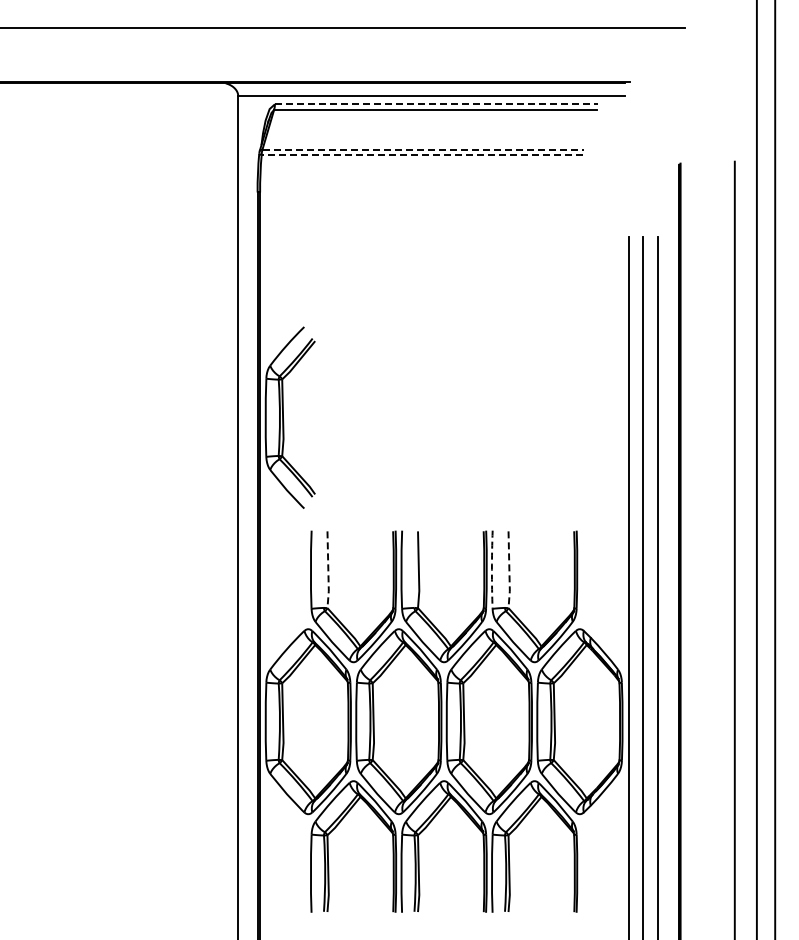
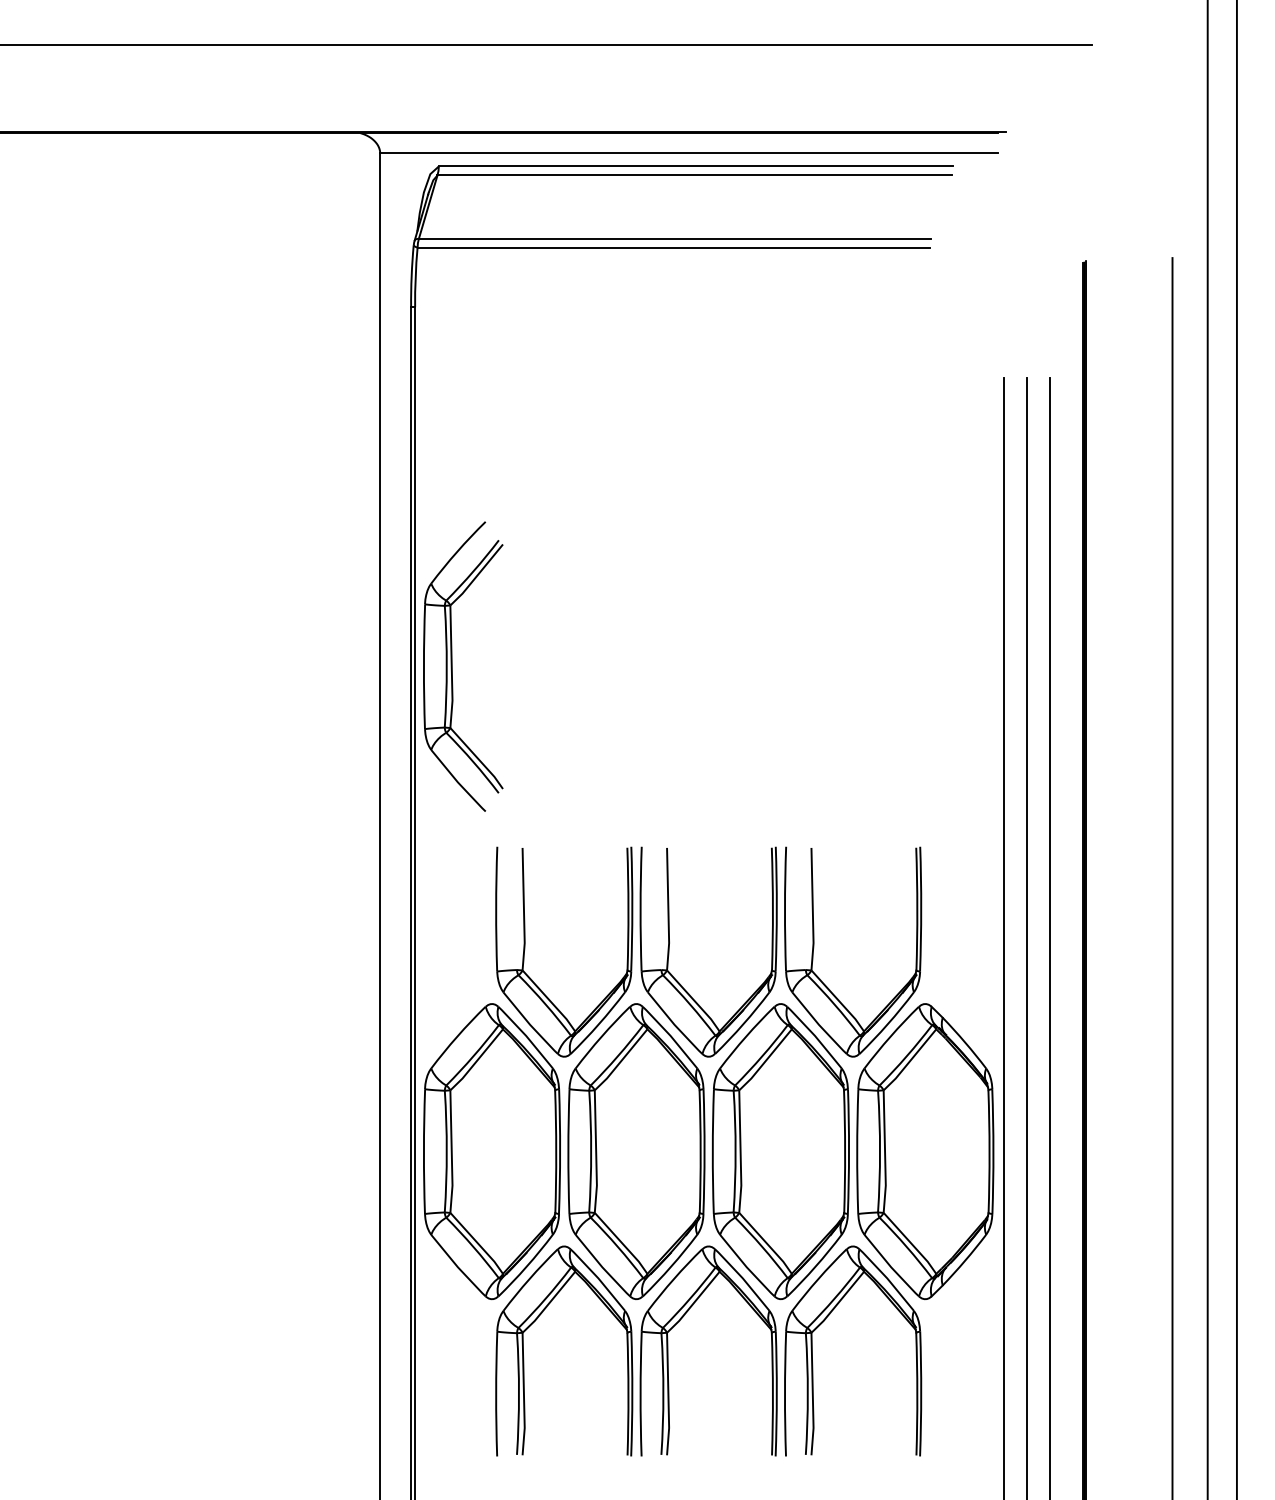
line: (436, 104) -> (696, 166), dashed -> solid
line: (423, 149) -> (675, 238), dashed -> solid
line: (422, 155) -> (674, 248), dashed -> solid
arc: (491, 569) -> (784, 908), dashed -> solid
line: (328, 571) -> (524, 911), dashed -> solid
line: (509, 571) -> (813, 911), dashed -> solid

